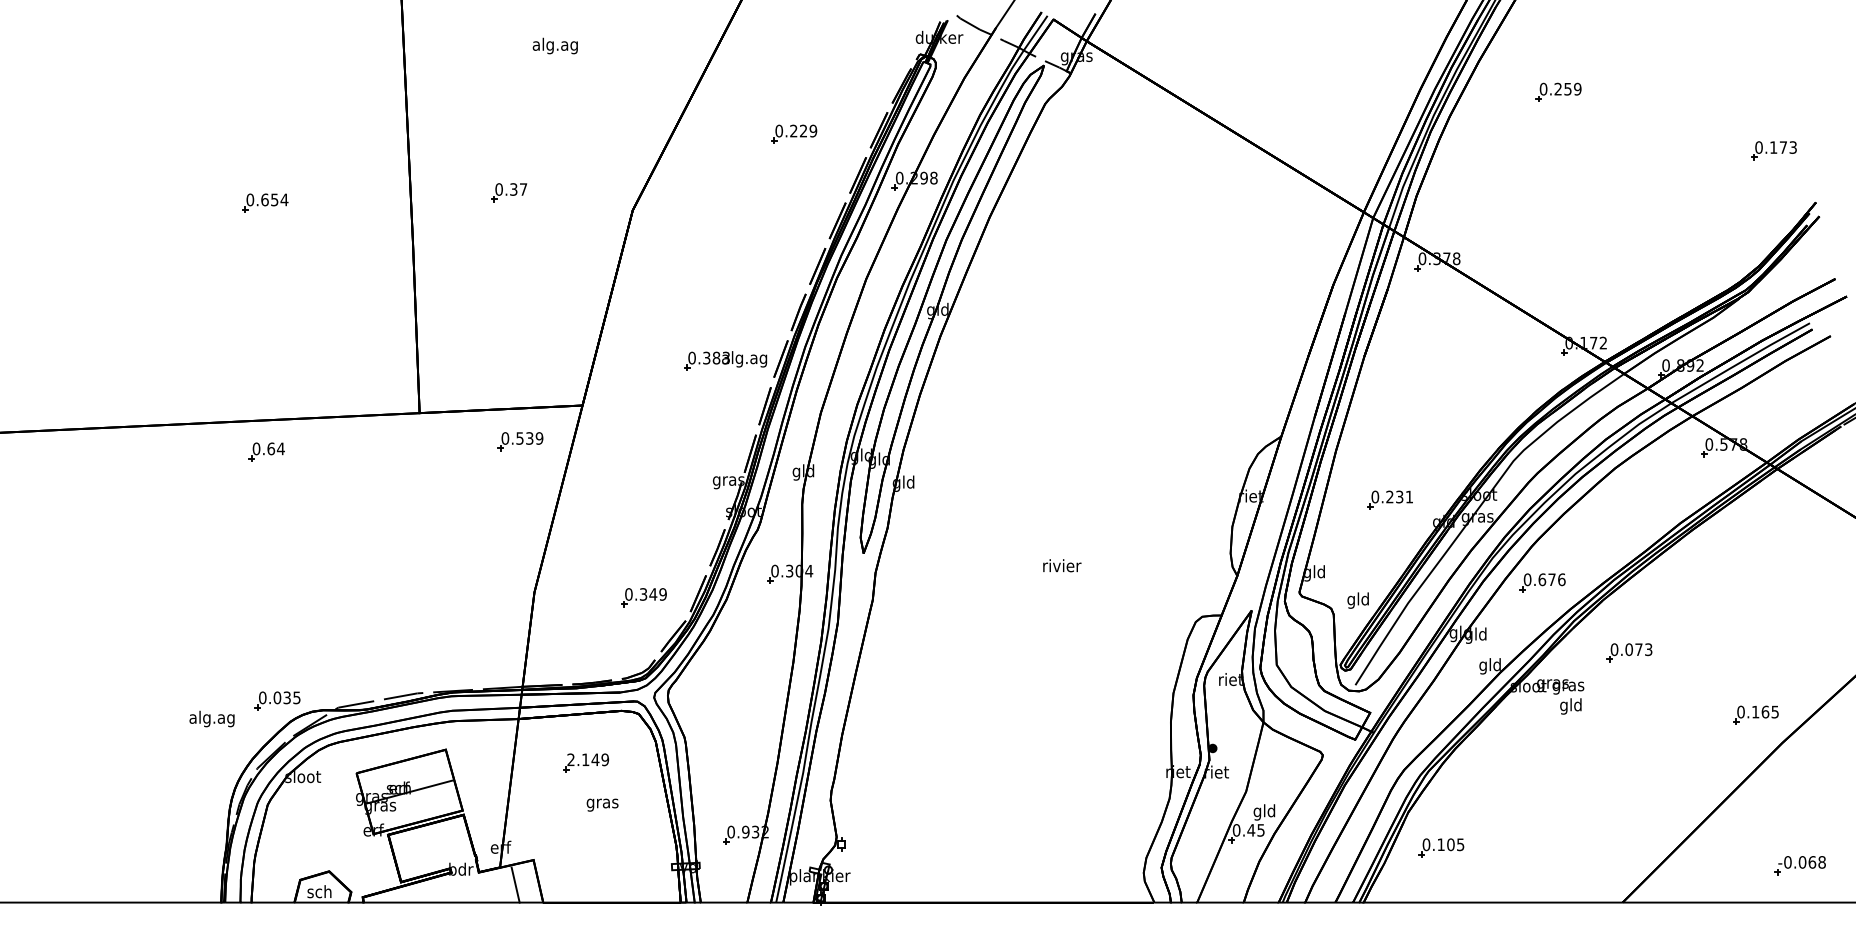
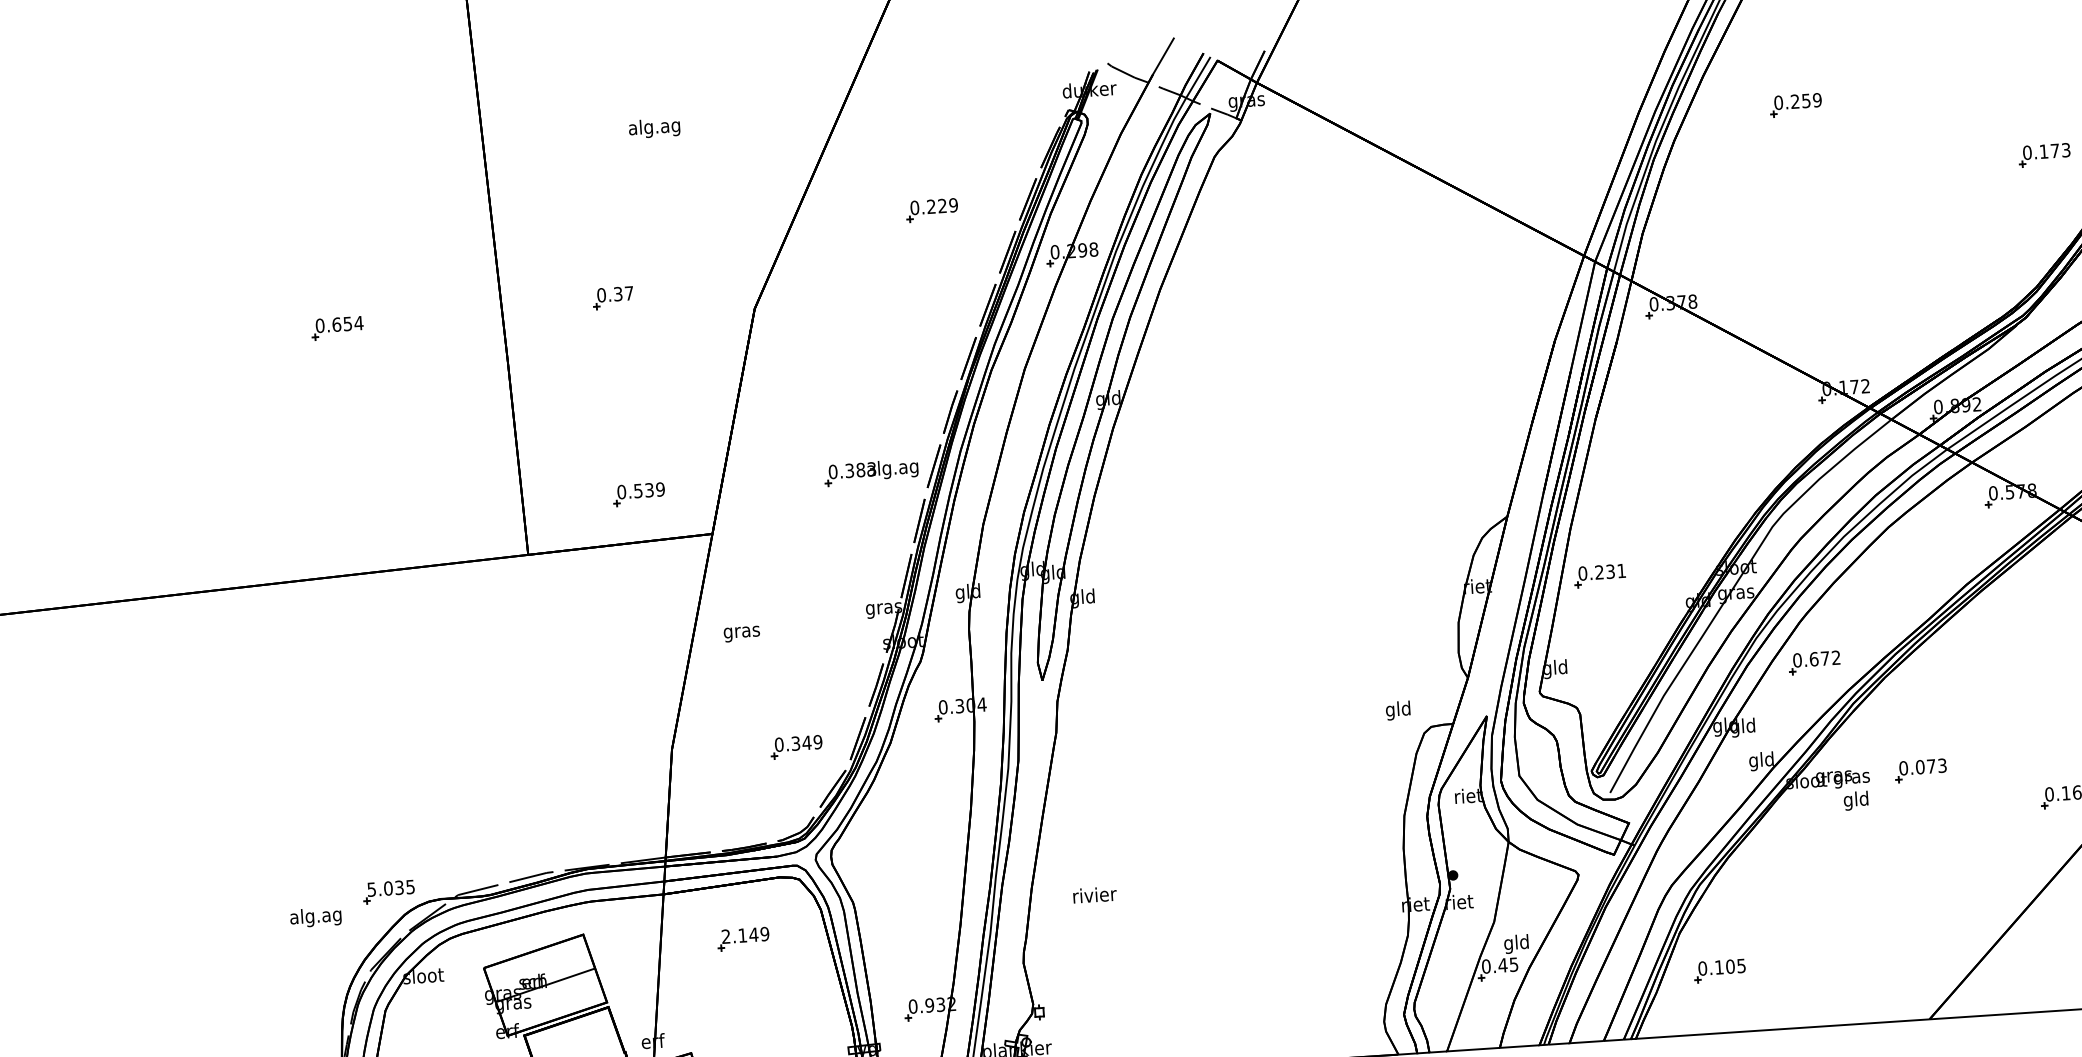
part: (520, 441) -> (639, 494), moved
part: (266, 451) -> (357, 609), removed
part: (1389, 499) -> (1599, 575), moved
text: (1062, 565) -> (1095, 894), moved
text: (1561, 579) -> (1835, 657), 0.676 -> 0.672
text: (1357, 600) -> (1397, 710), moved
part: (1629, 652) -> (1920, 770), moved
text: (262, 697) -> (371, 889), 0.035 -> 5.035
text: (602, 804) -> (741, 633), moved

